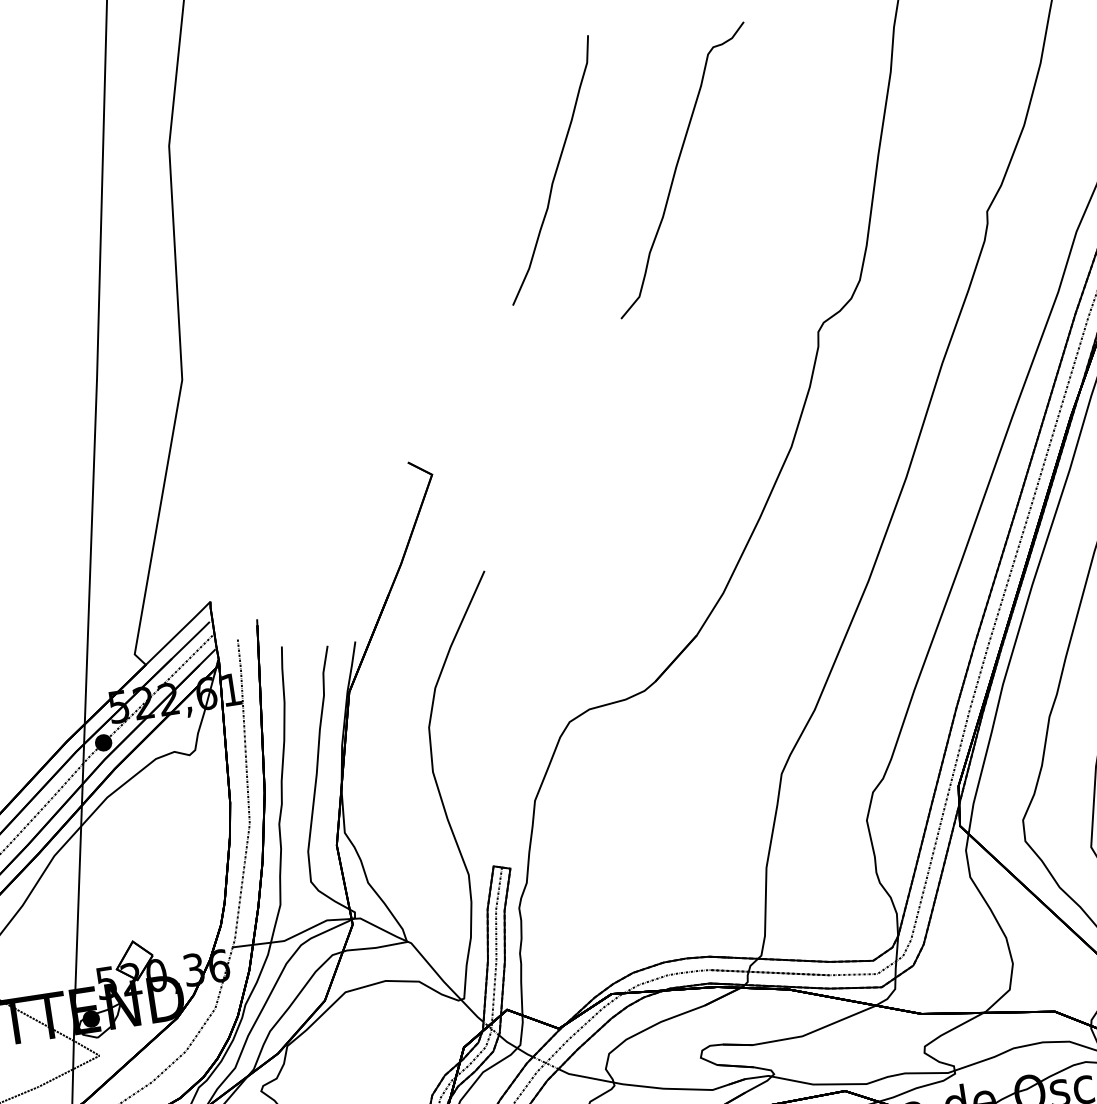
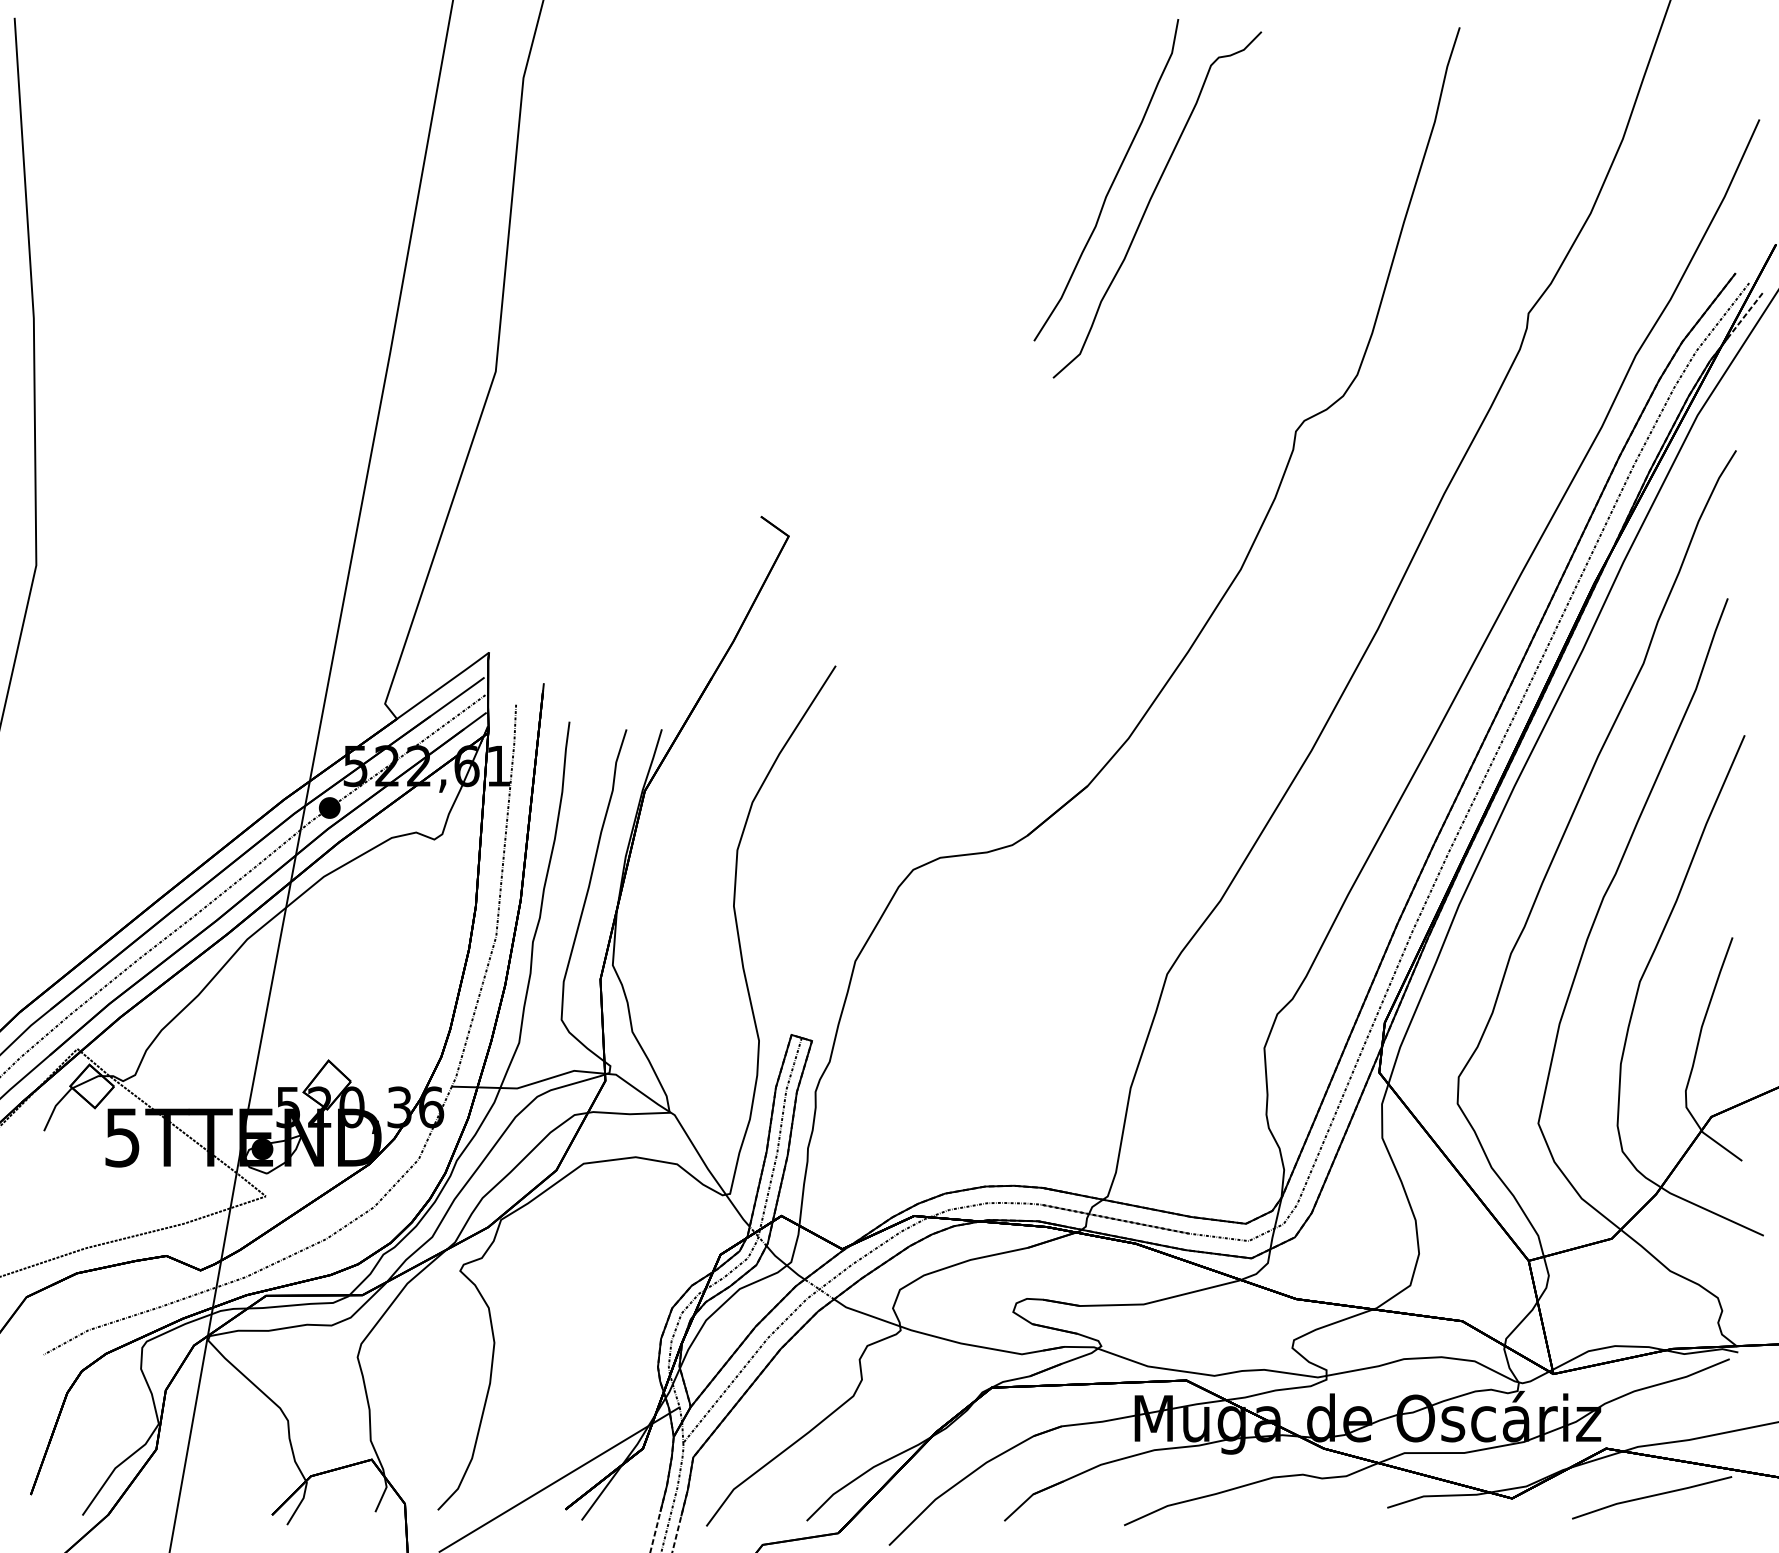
curve: (555, 172) -> (1111, 183), moved

